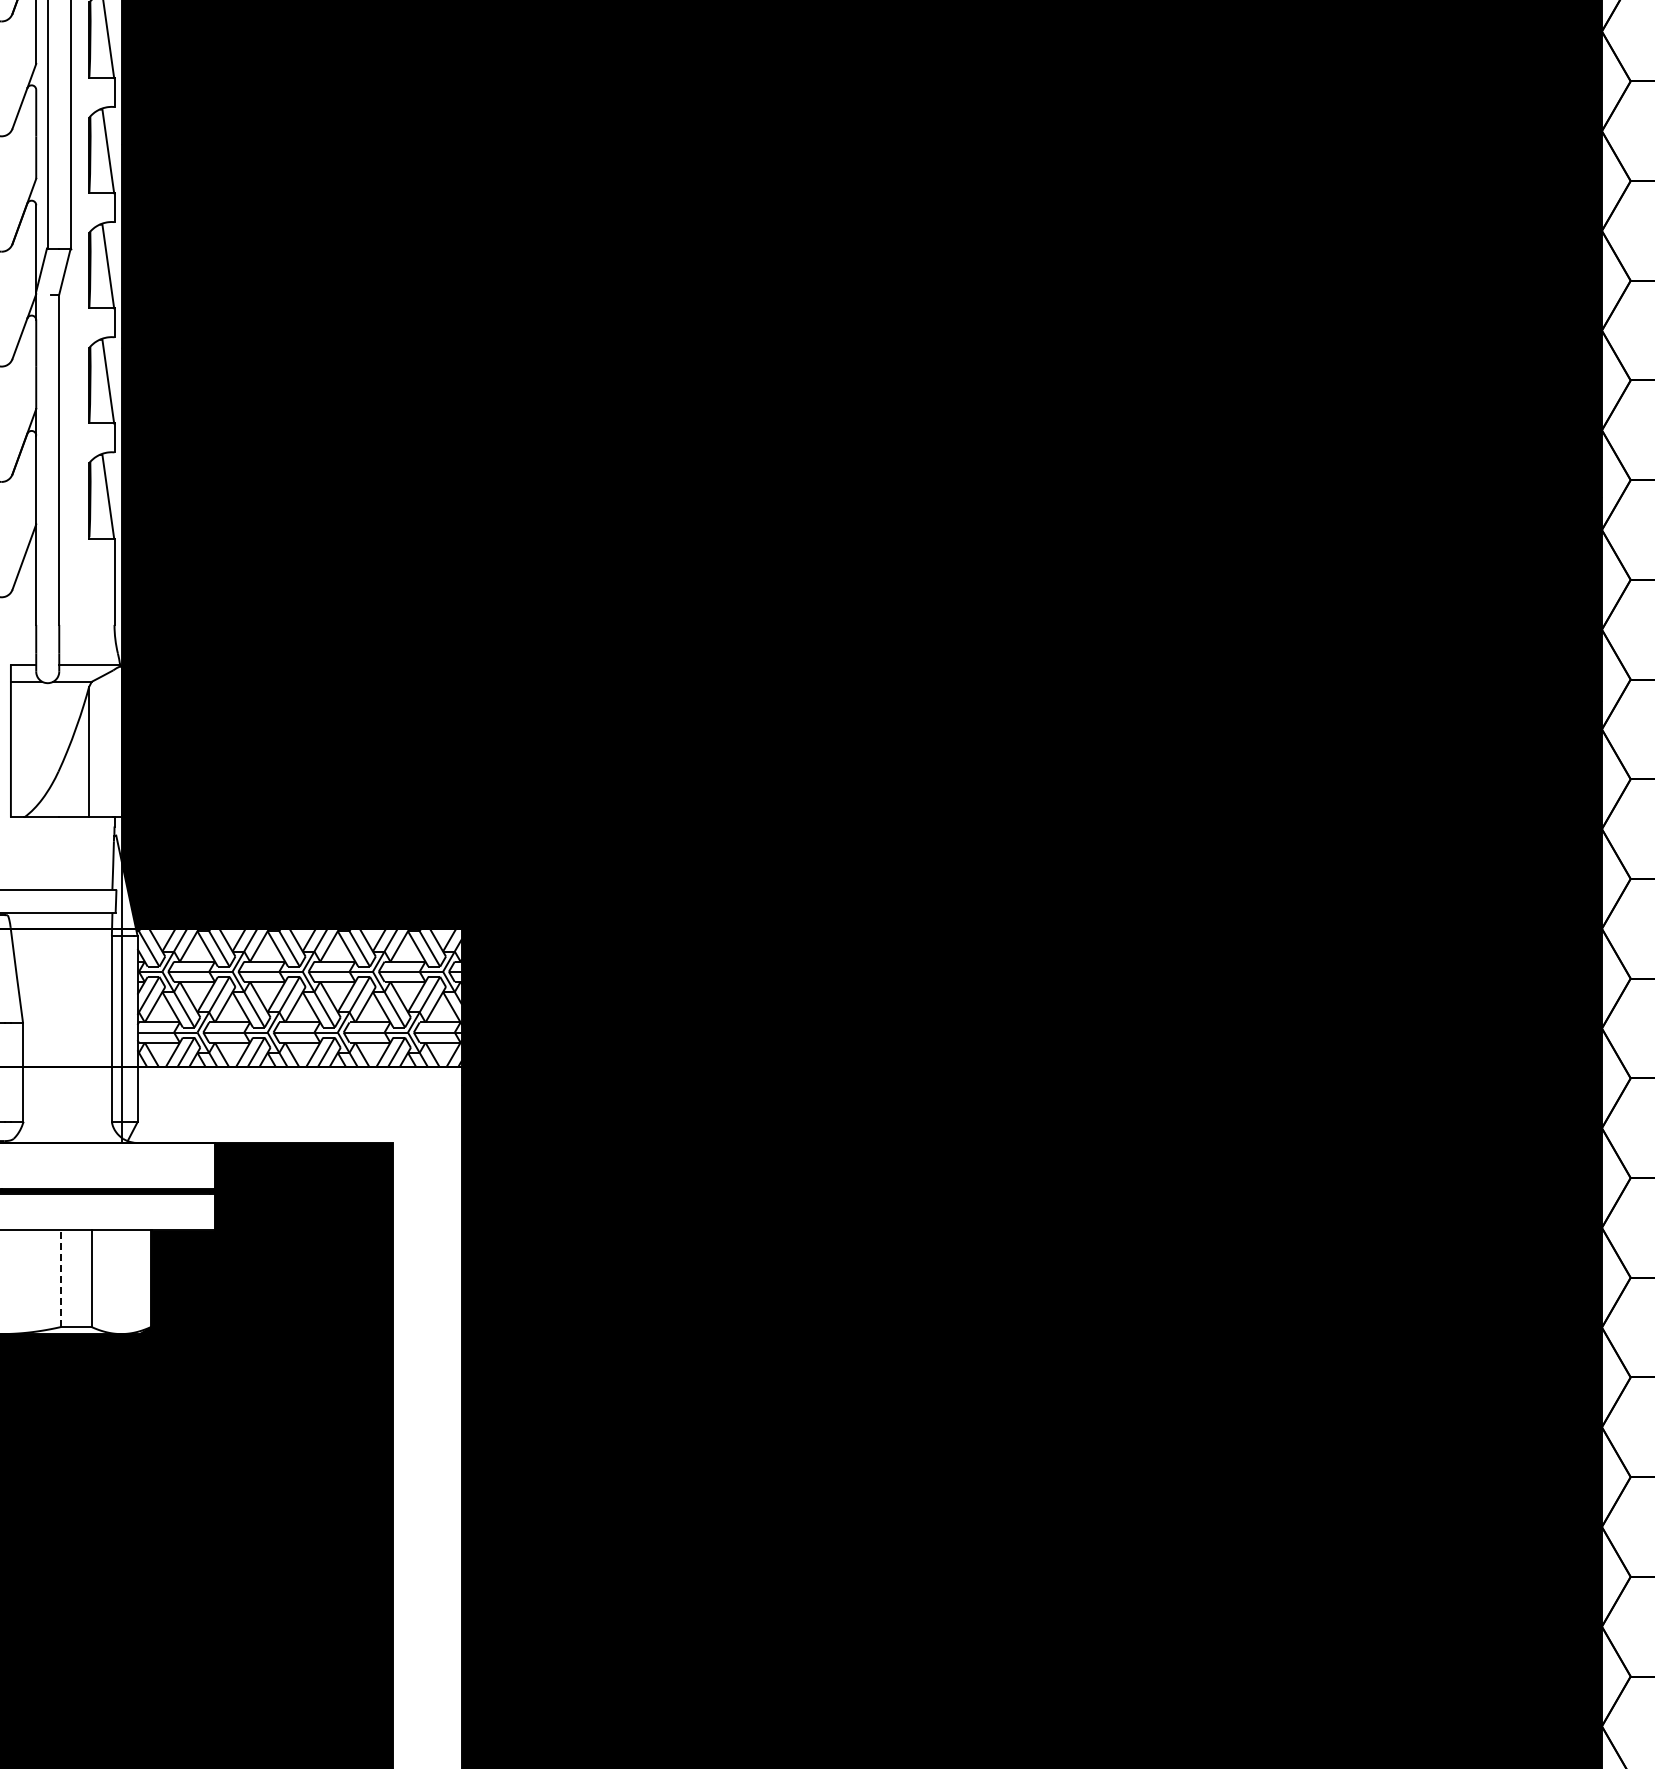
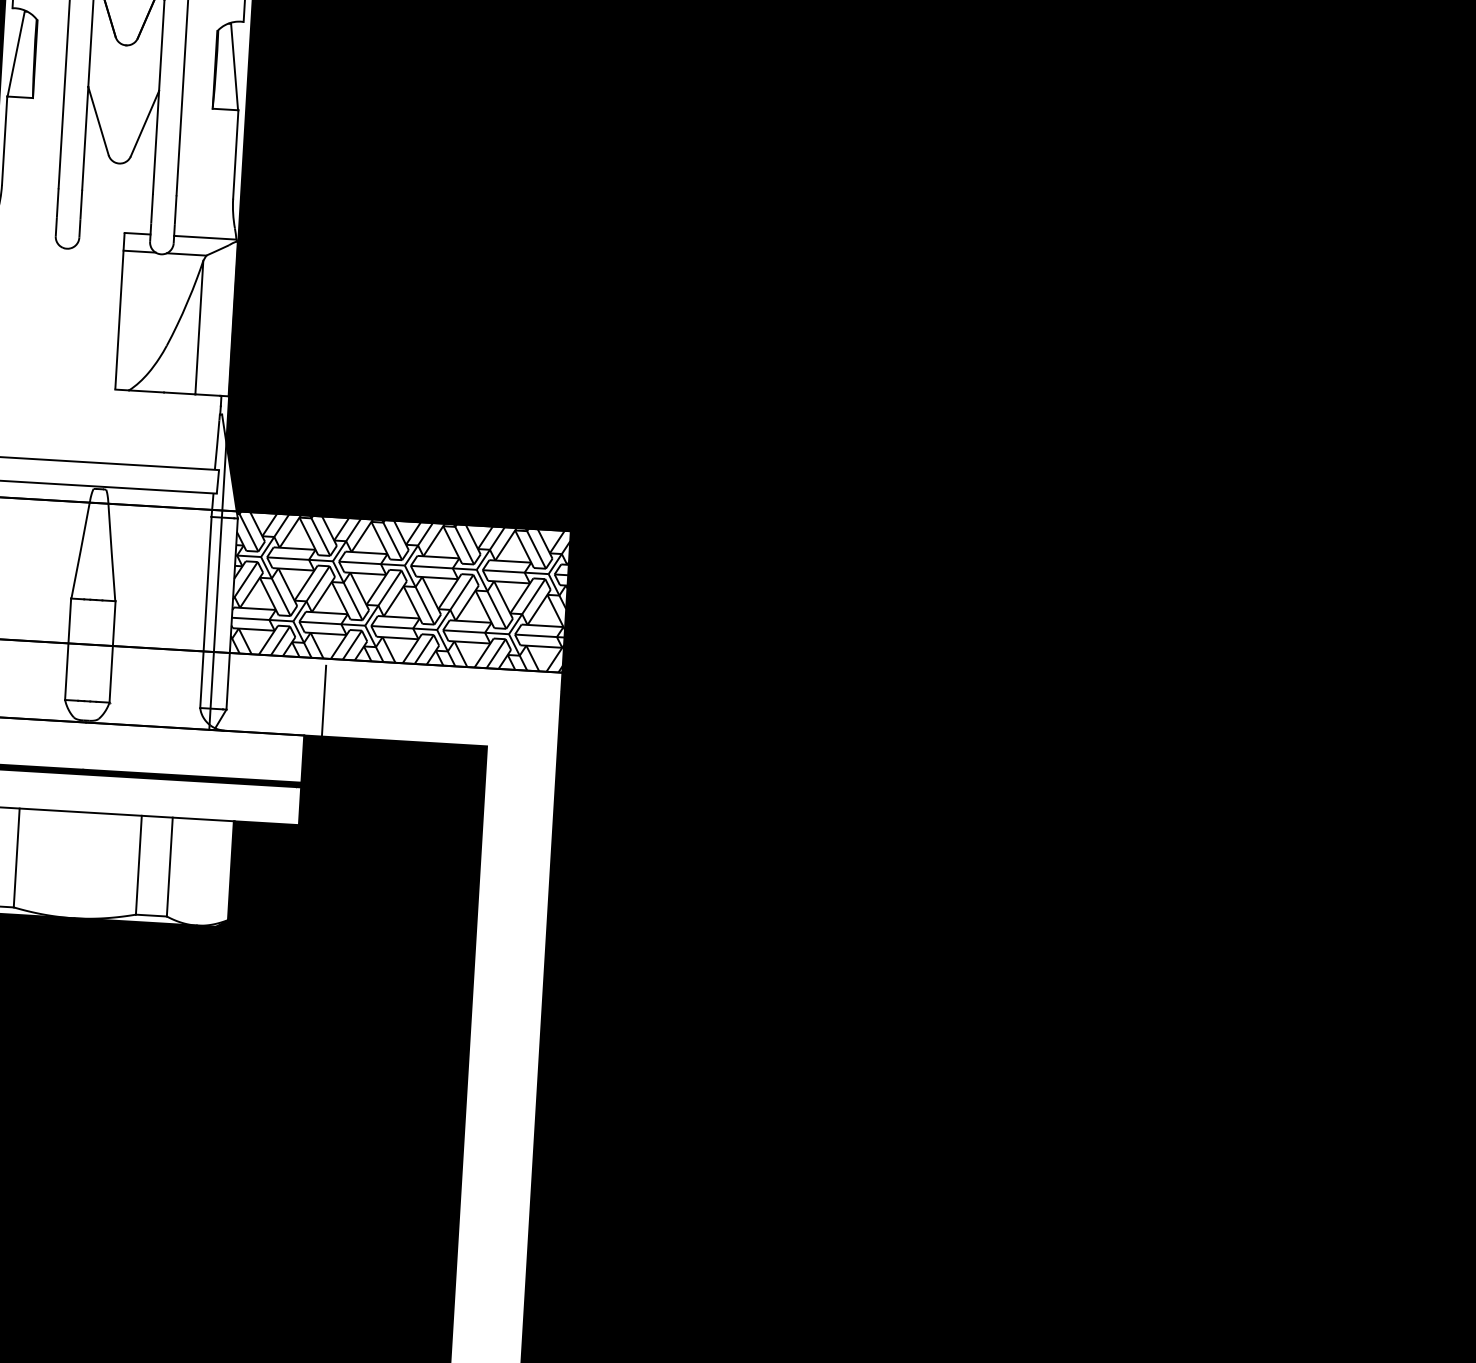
line: (231, 1107) -> (323, 700), added
line: (61, 1278) -> (139, 865), dashed -> solid

